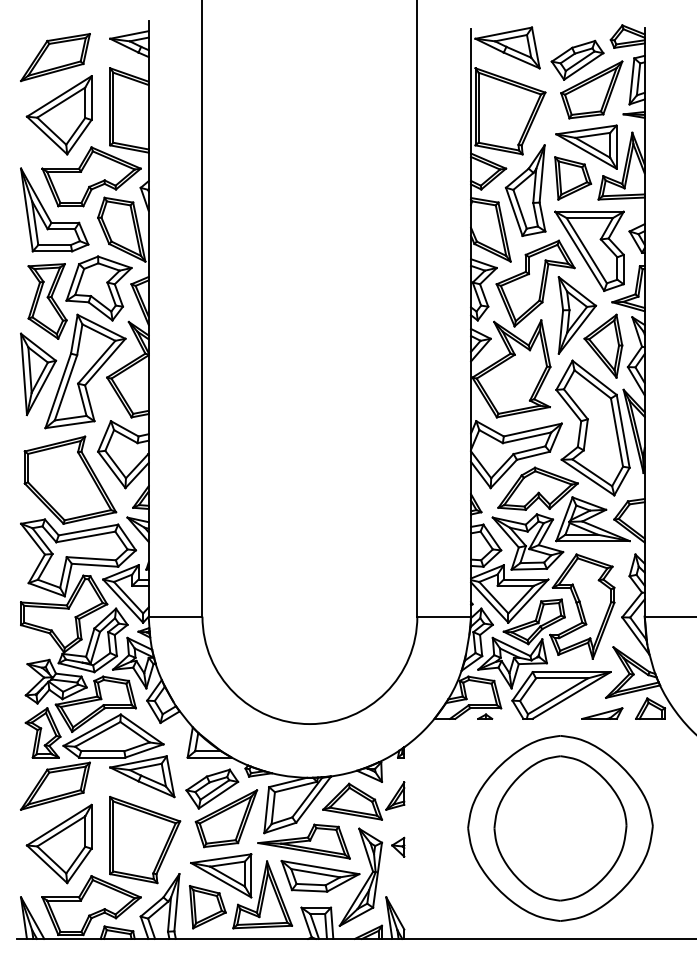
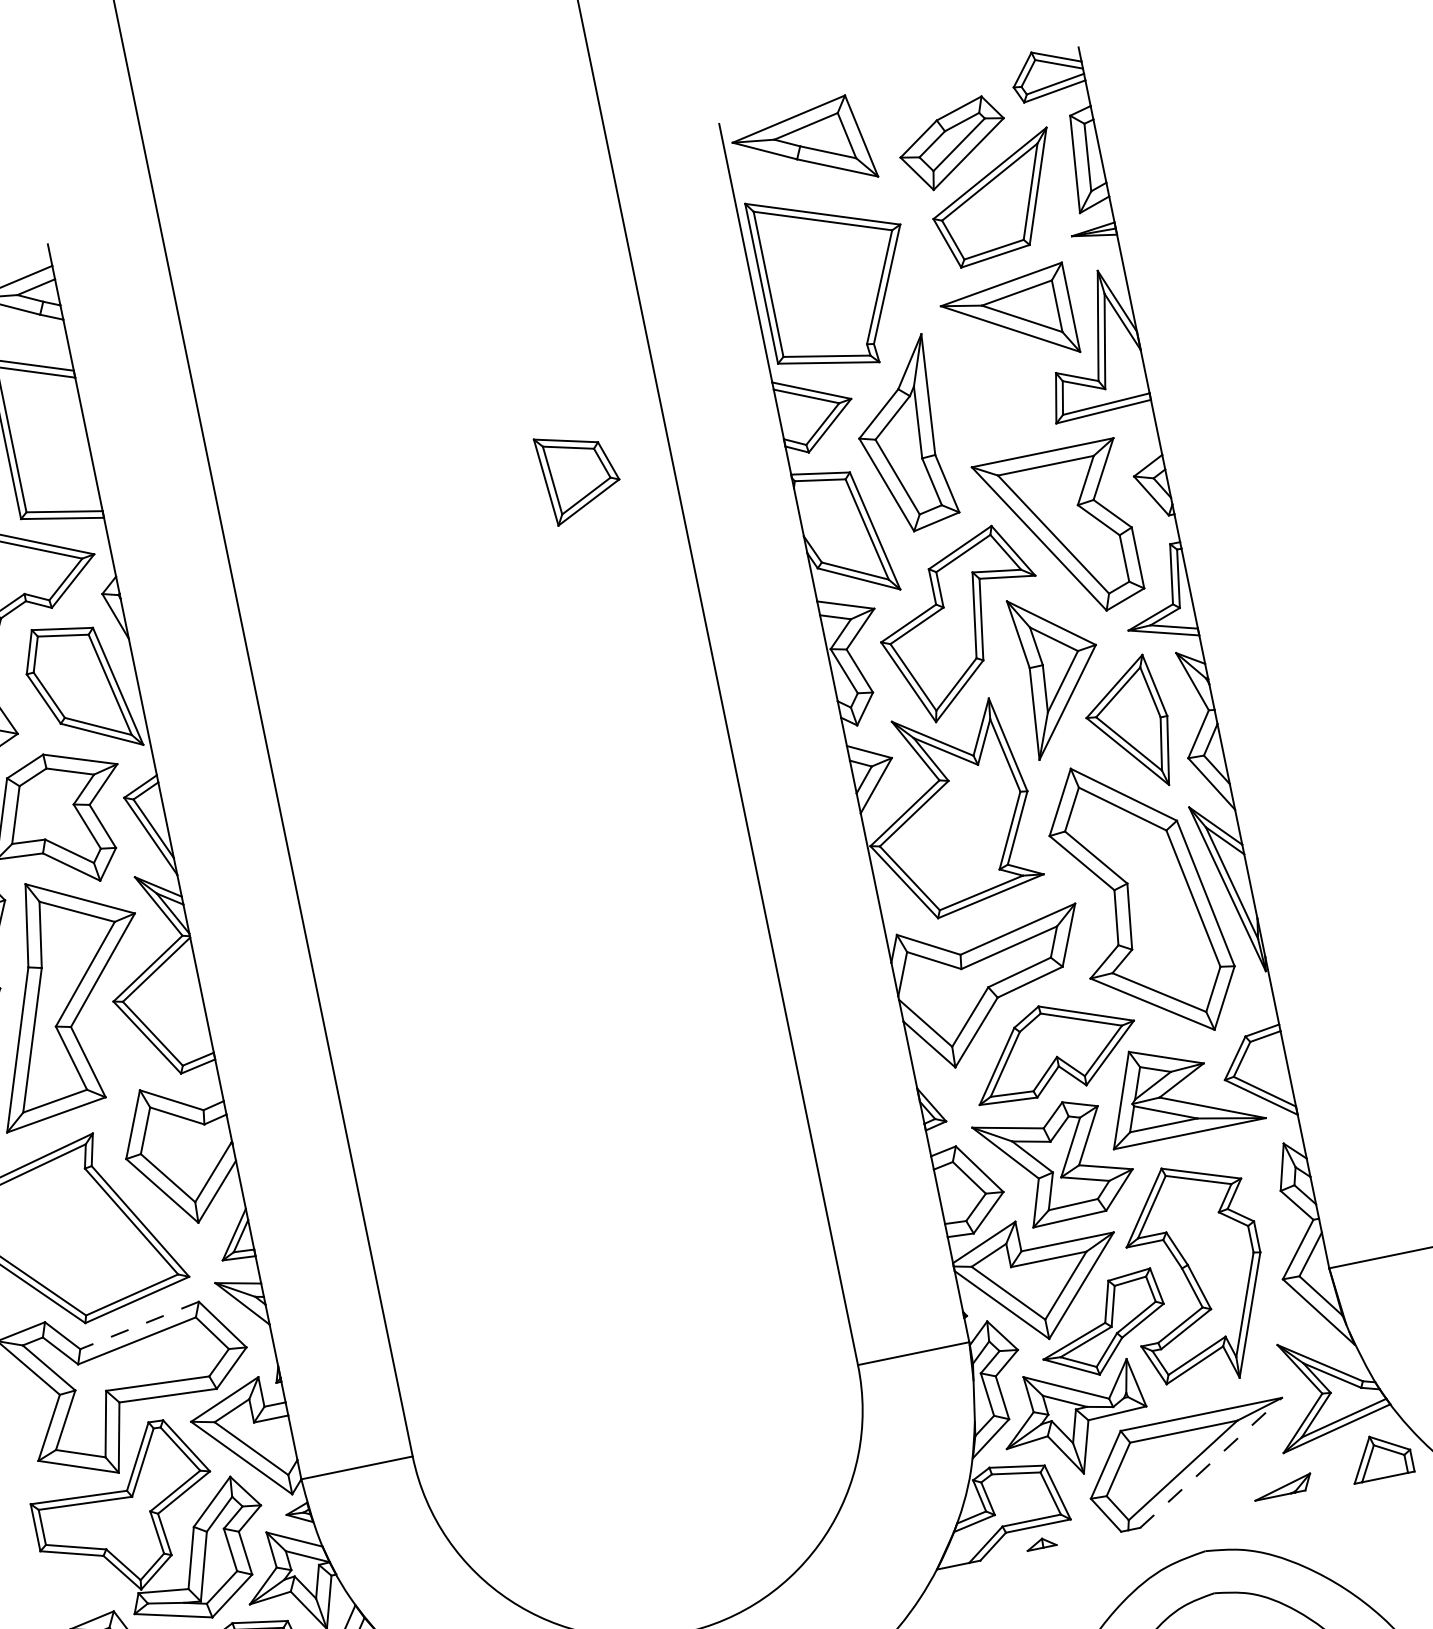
part: (573, 178) -> (580, 475), moved
line: (87, 530) -> (137, 1326), solid -> dashed
line: (571, 695) -> (1210, 1462), solid -> dashed
part: (602, 713) -> (1282, 1486), size x0.7

